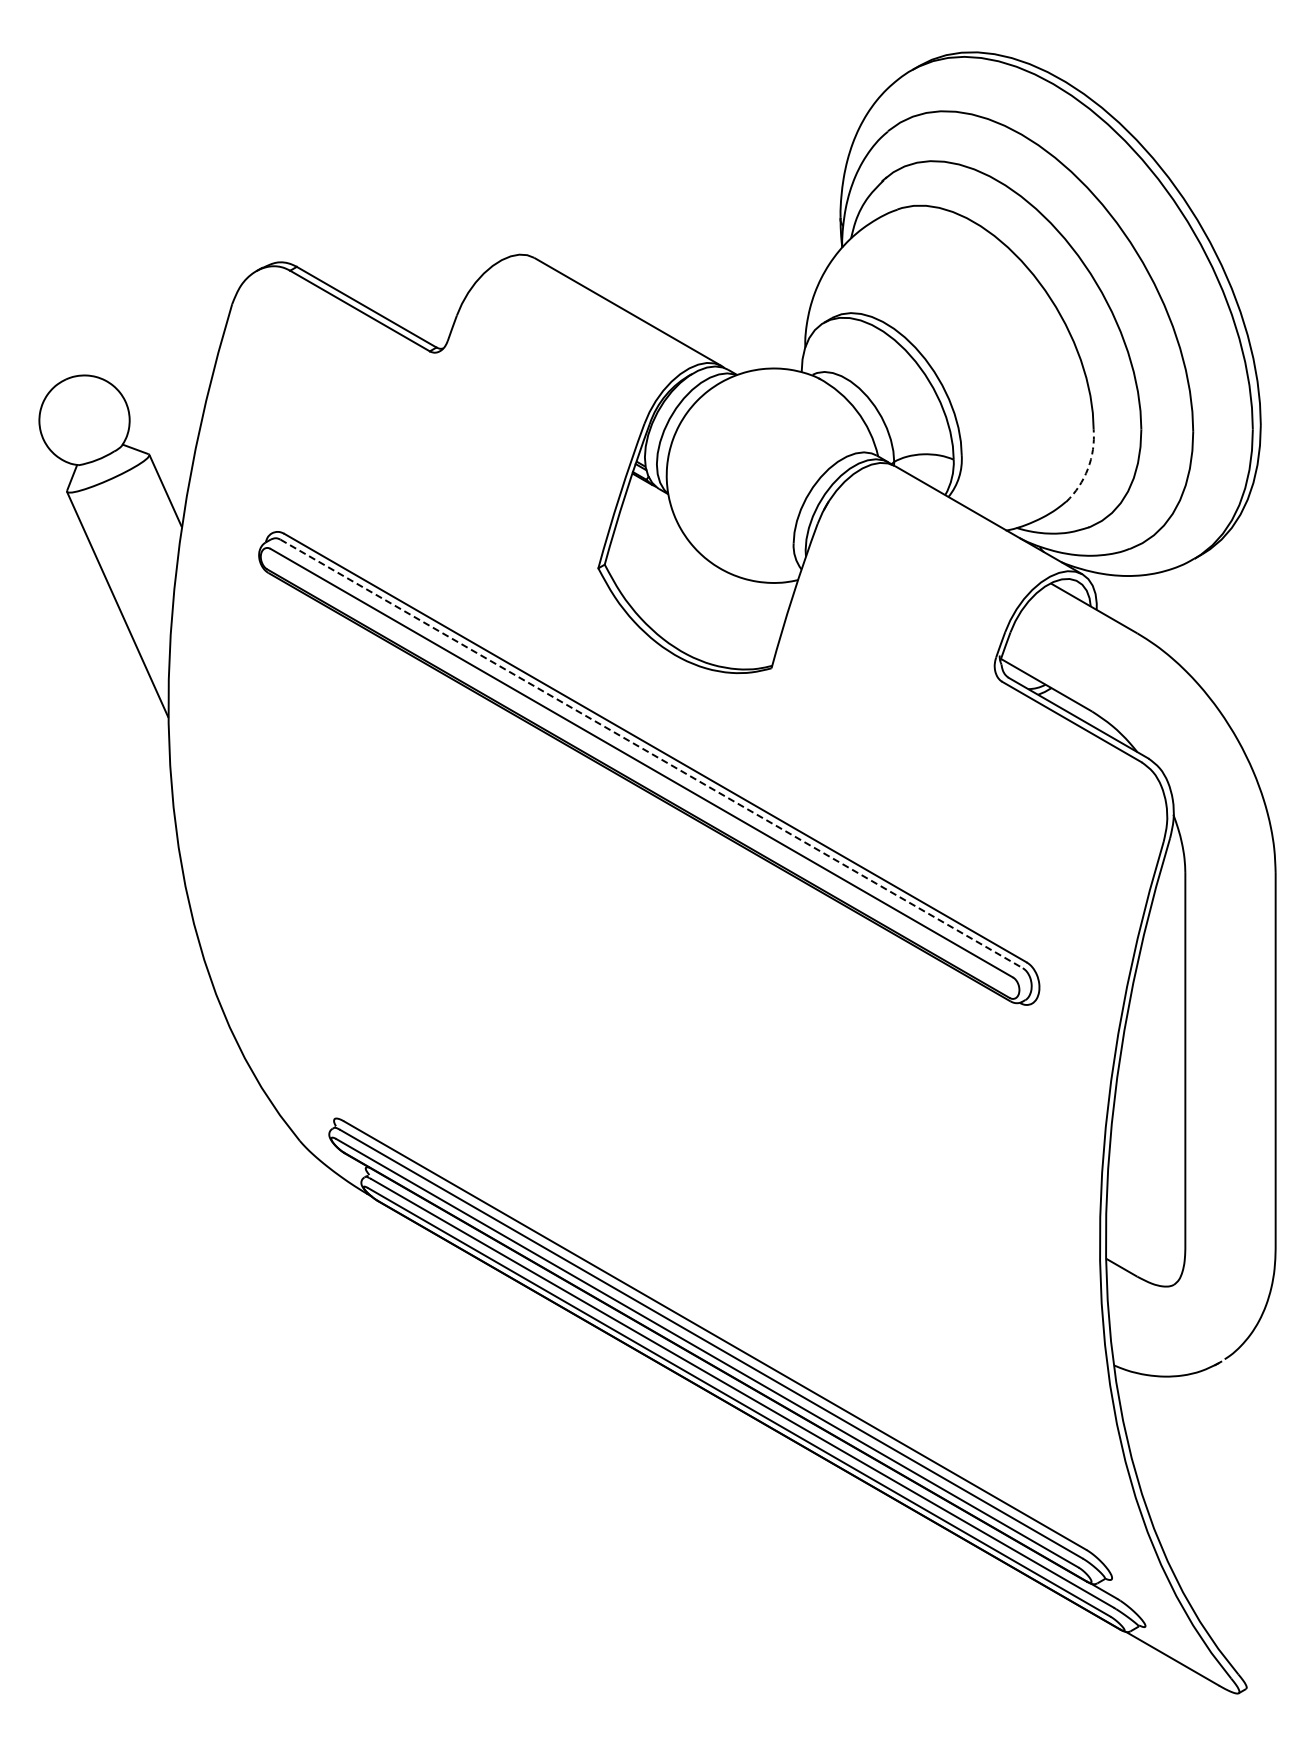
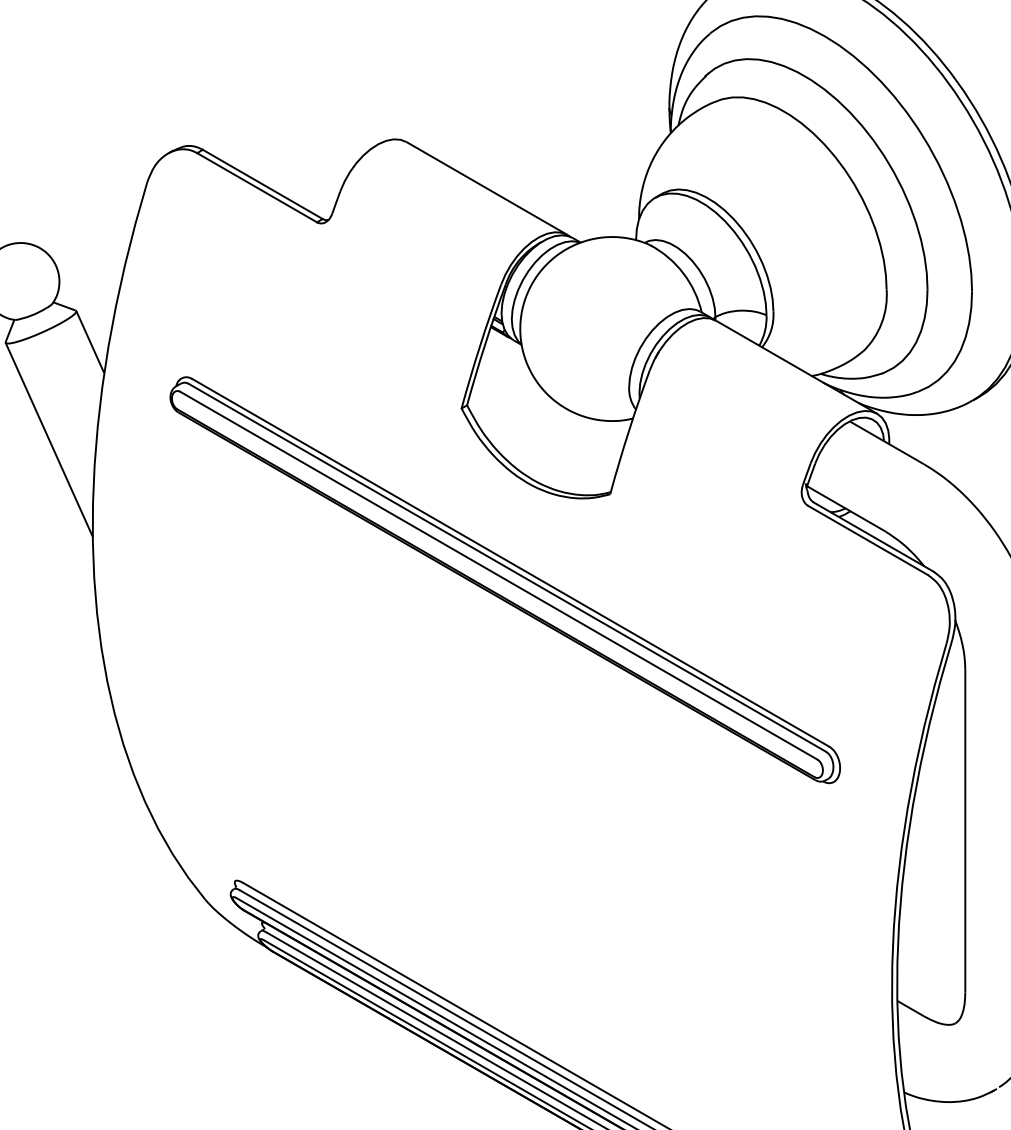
arc: (1087, 468) -> (881, 322), dashed -> solid
line: (651, 753) -> (507, 567), dashed -> solid

